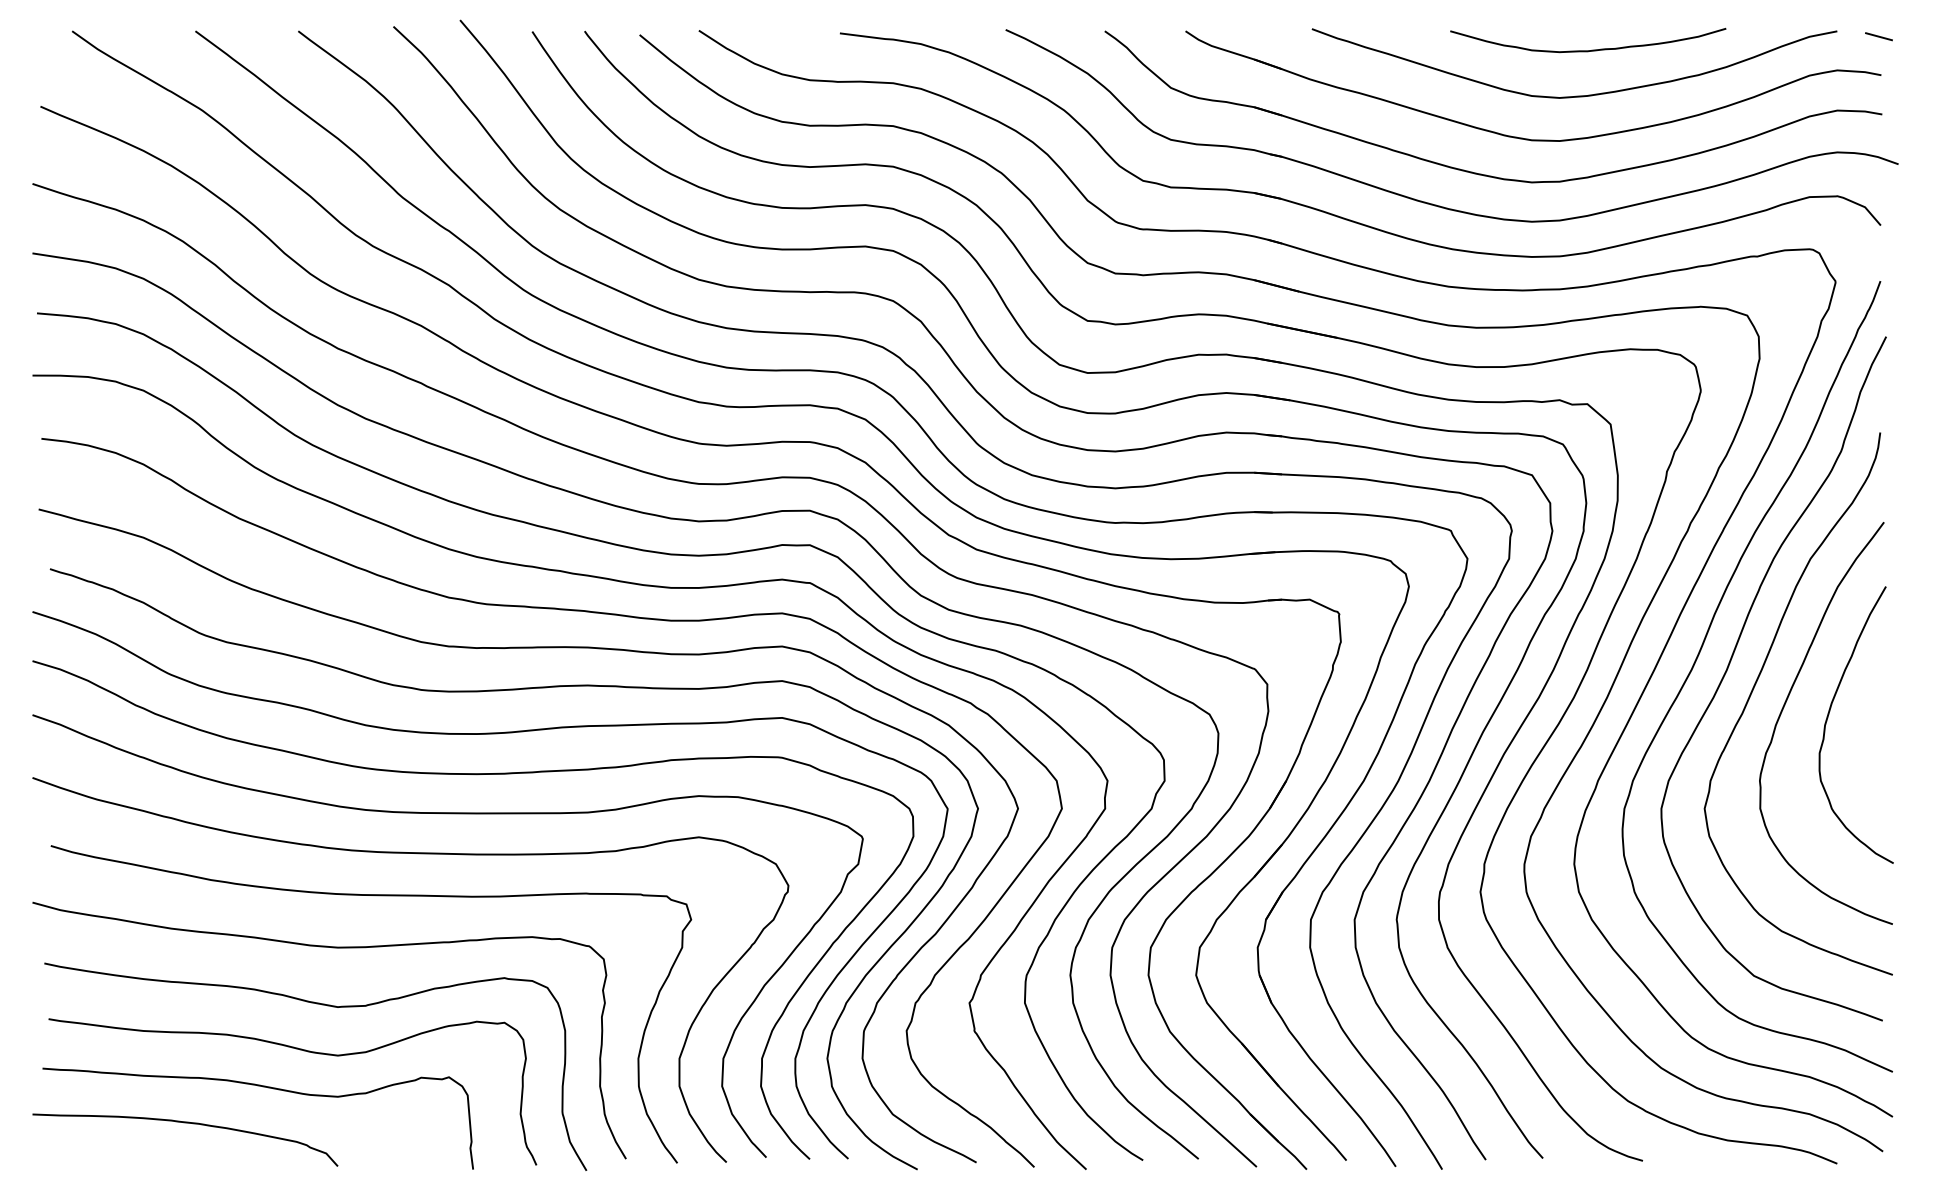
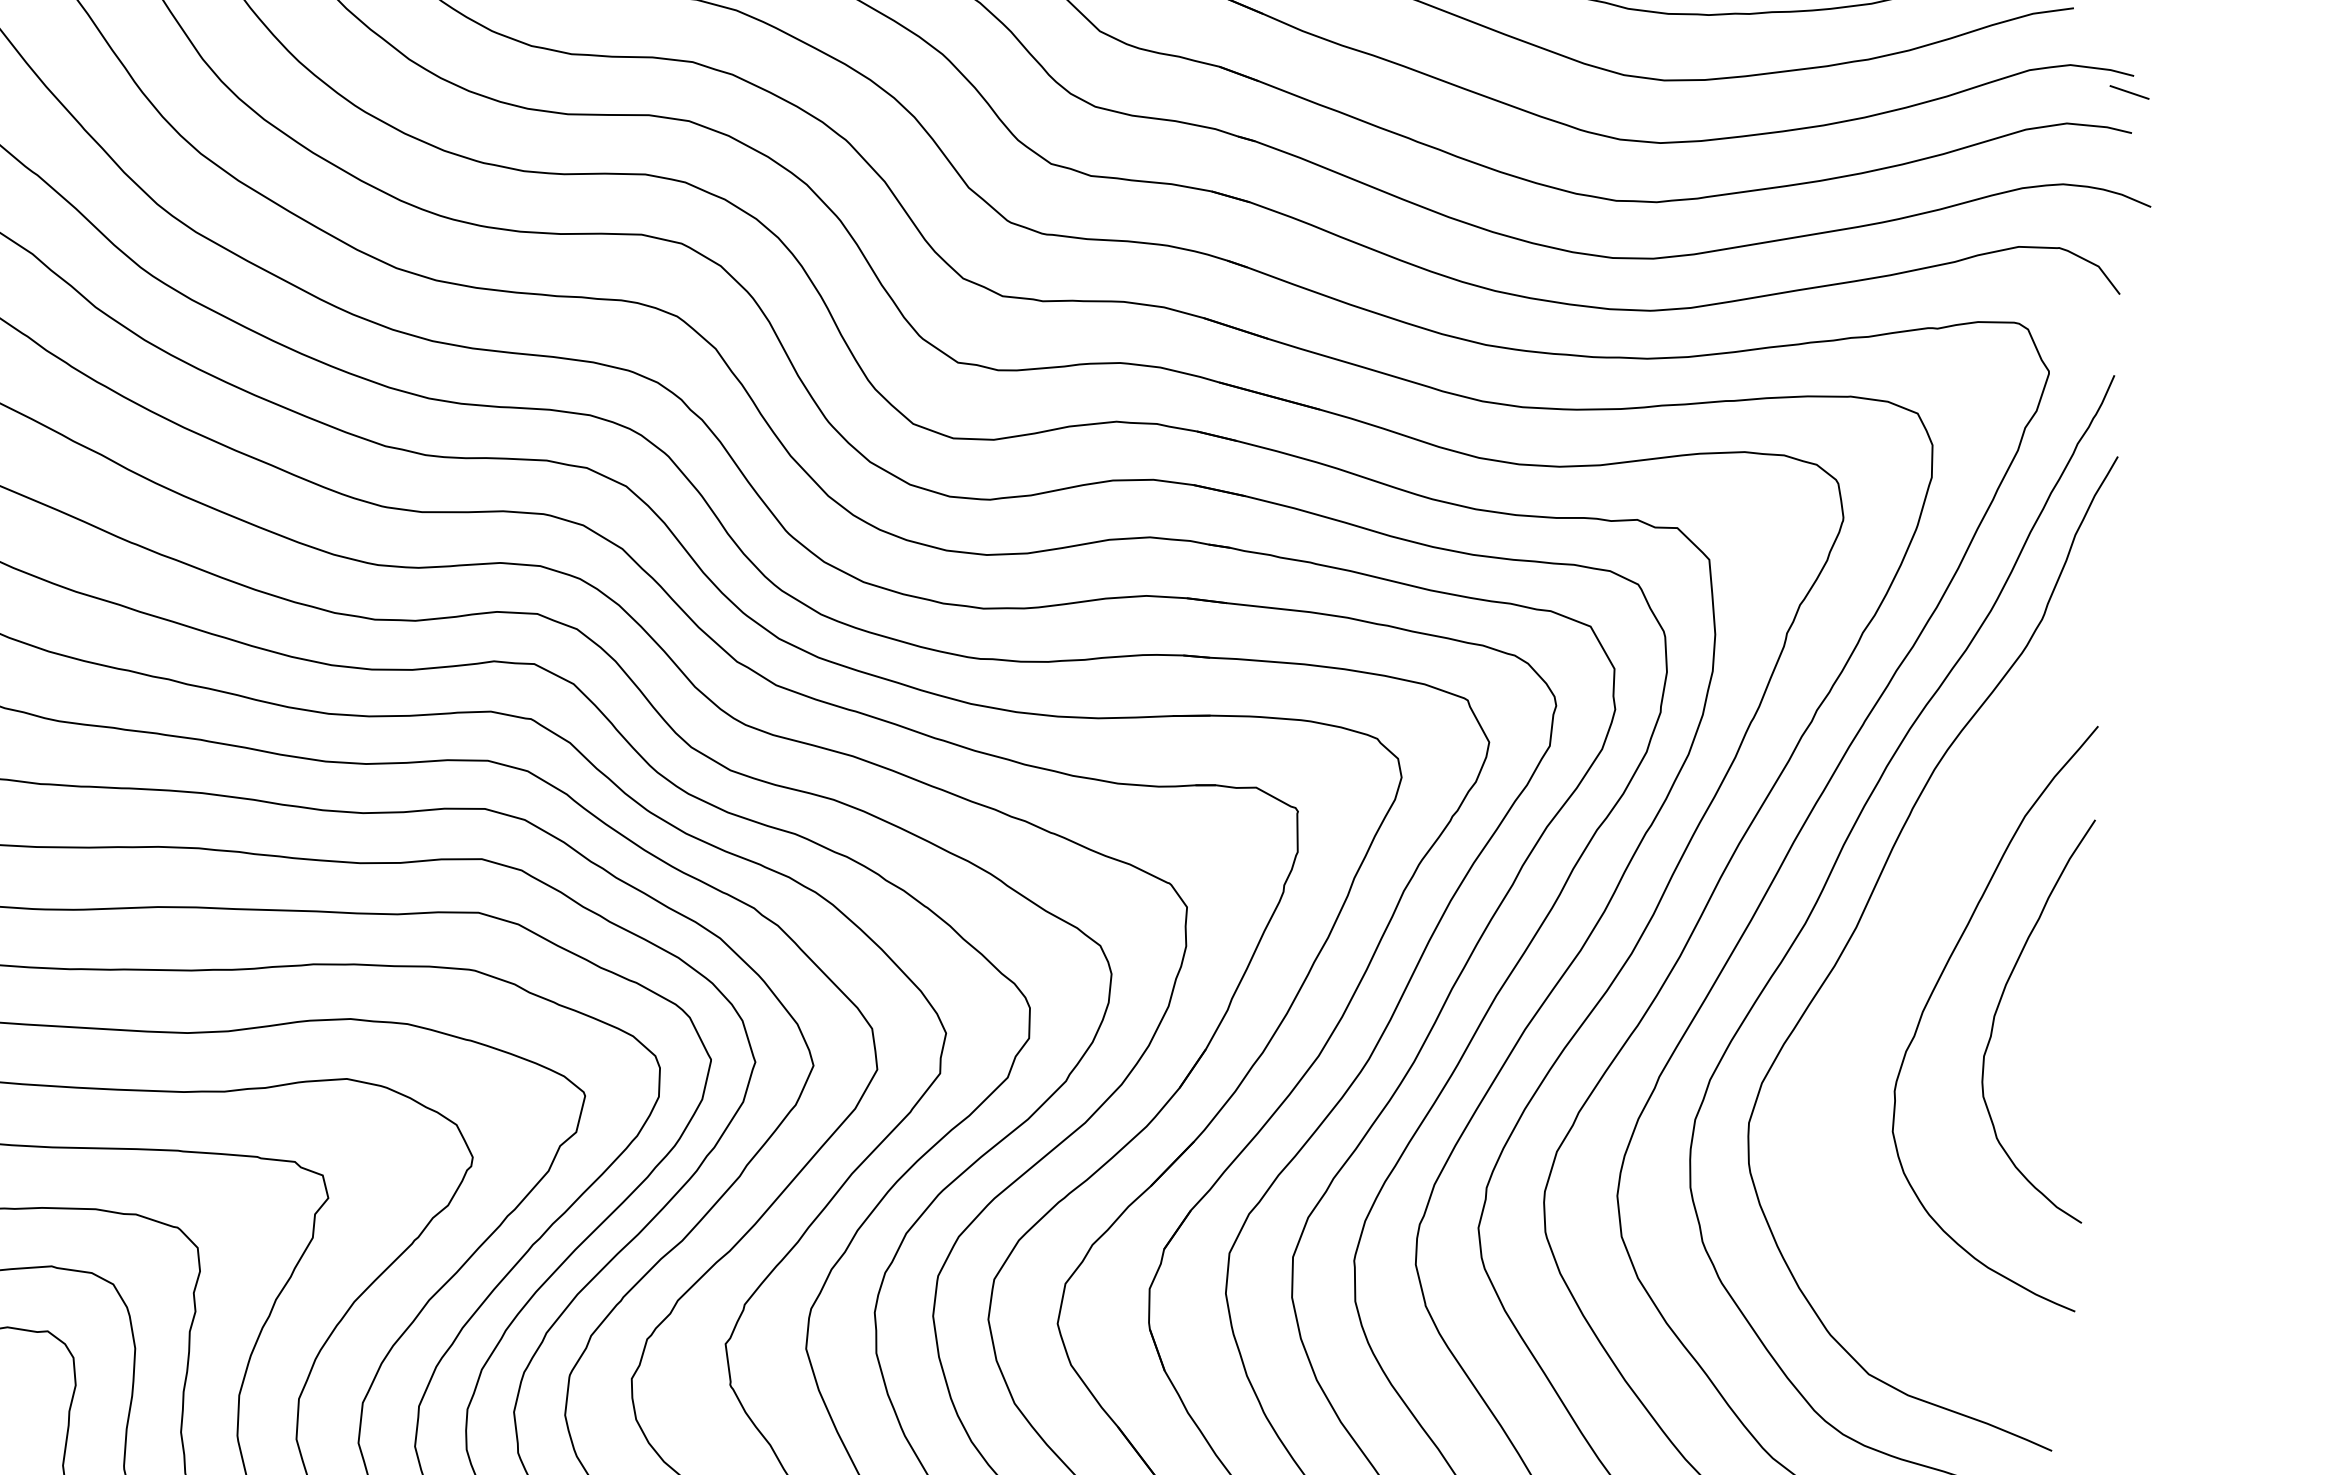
line: (1878, 36) -> (2128, 92), moved
curve: (1756, 684) -> (1898, 950), removed

